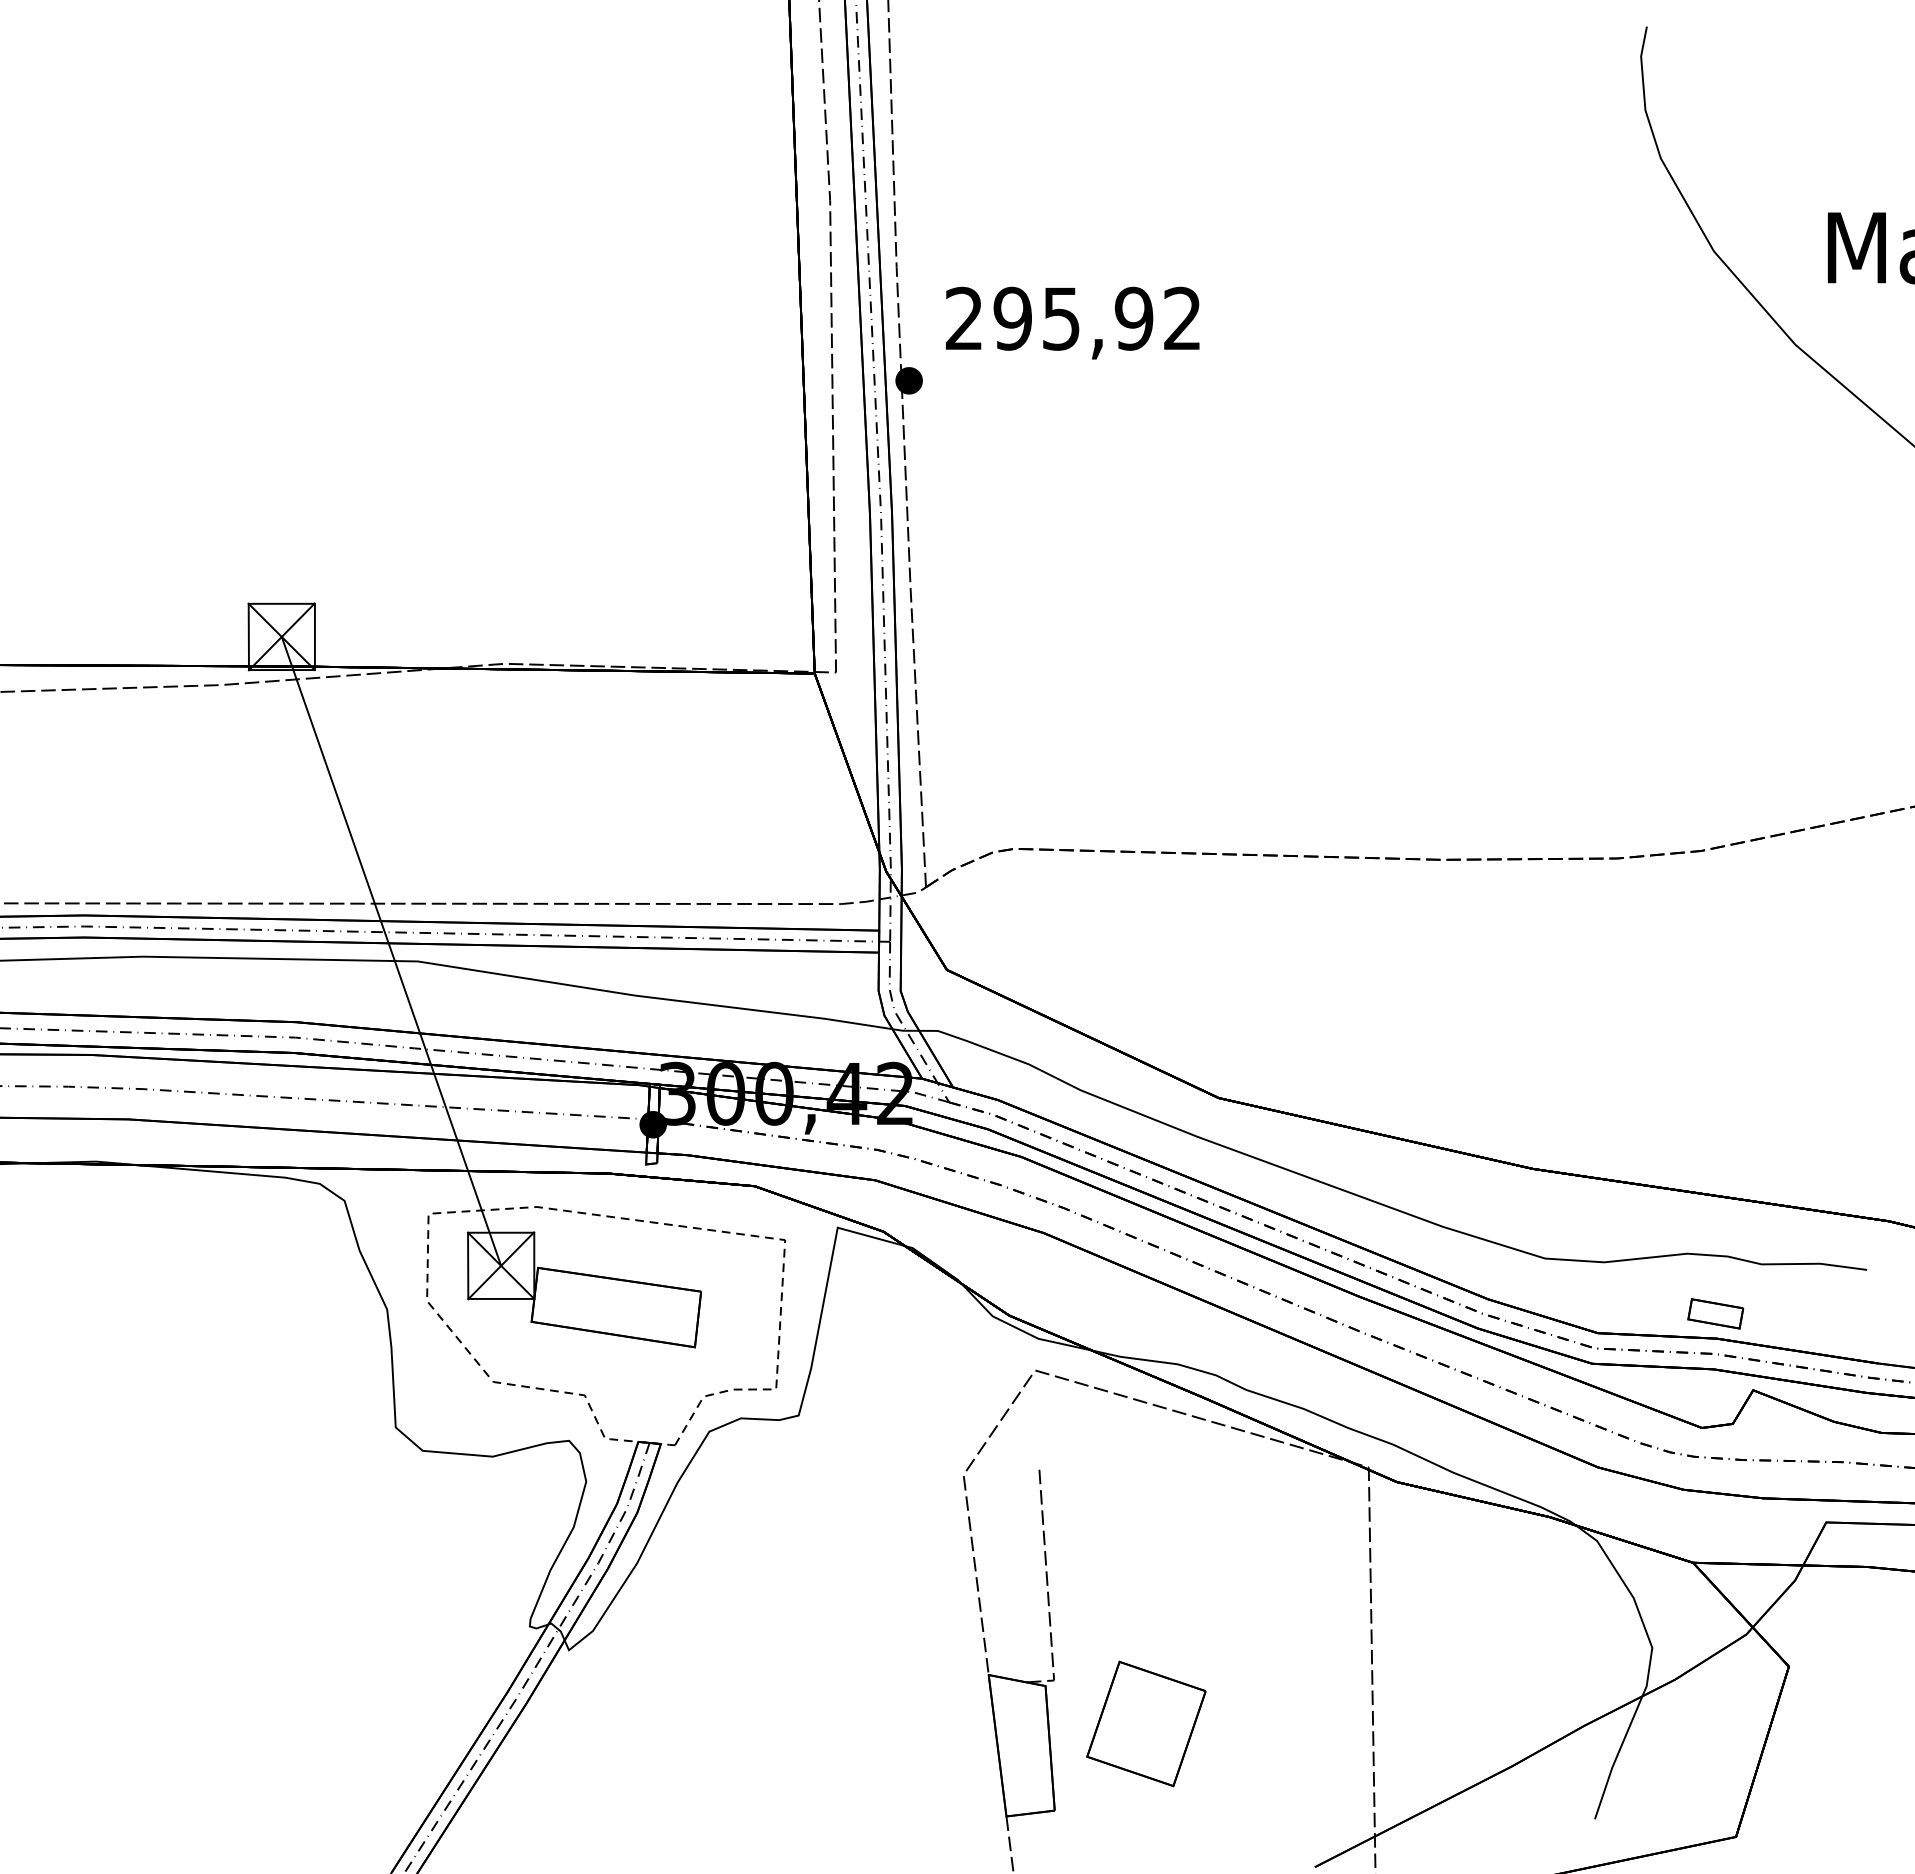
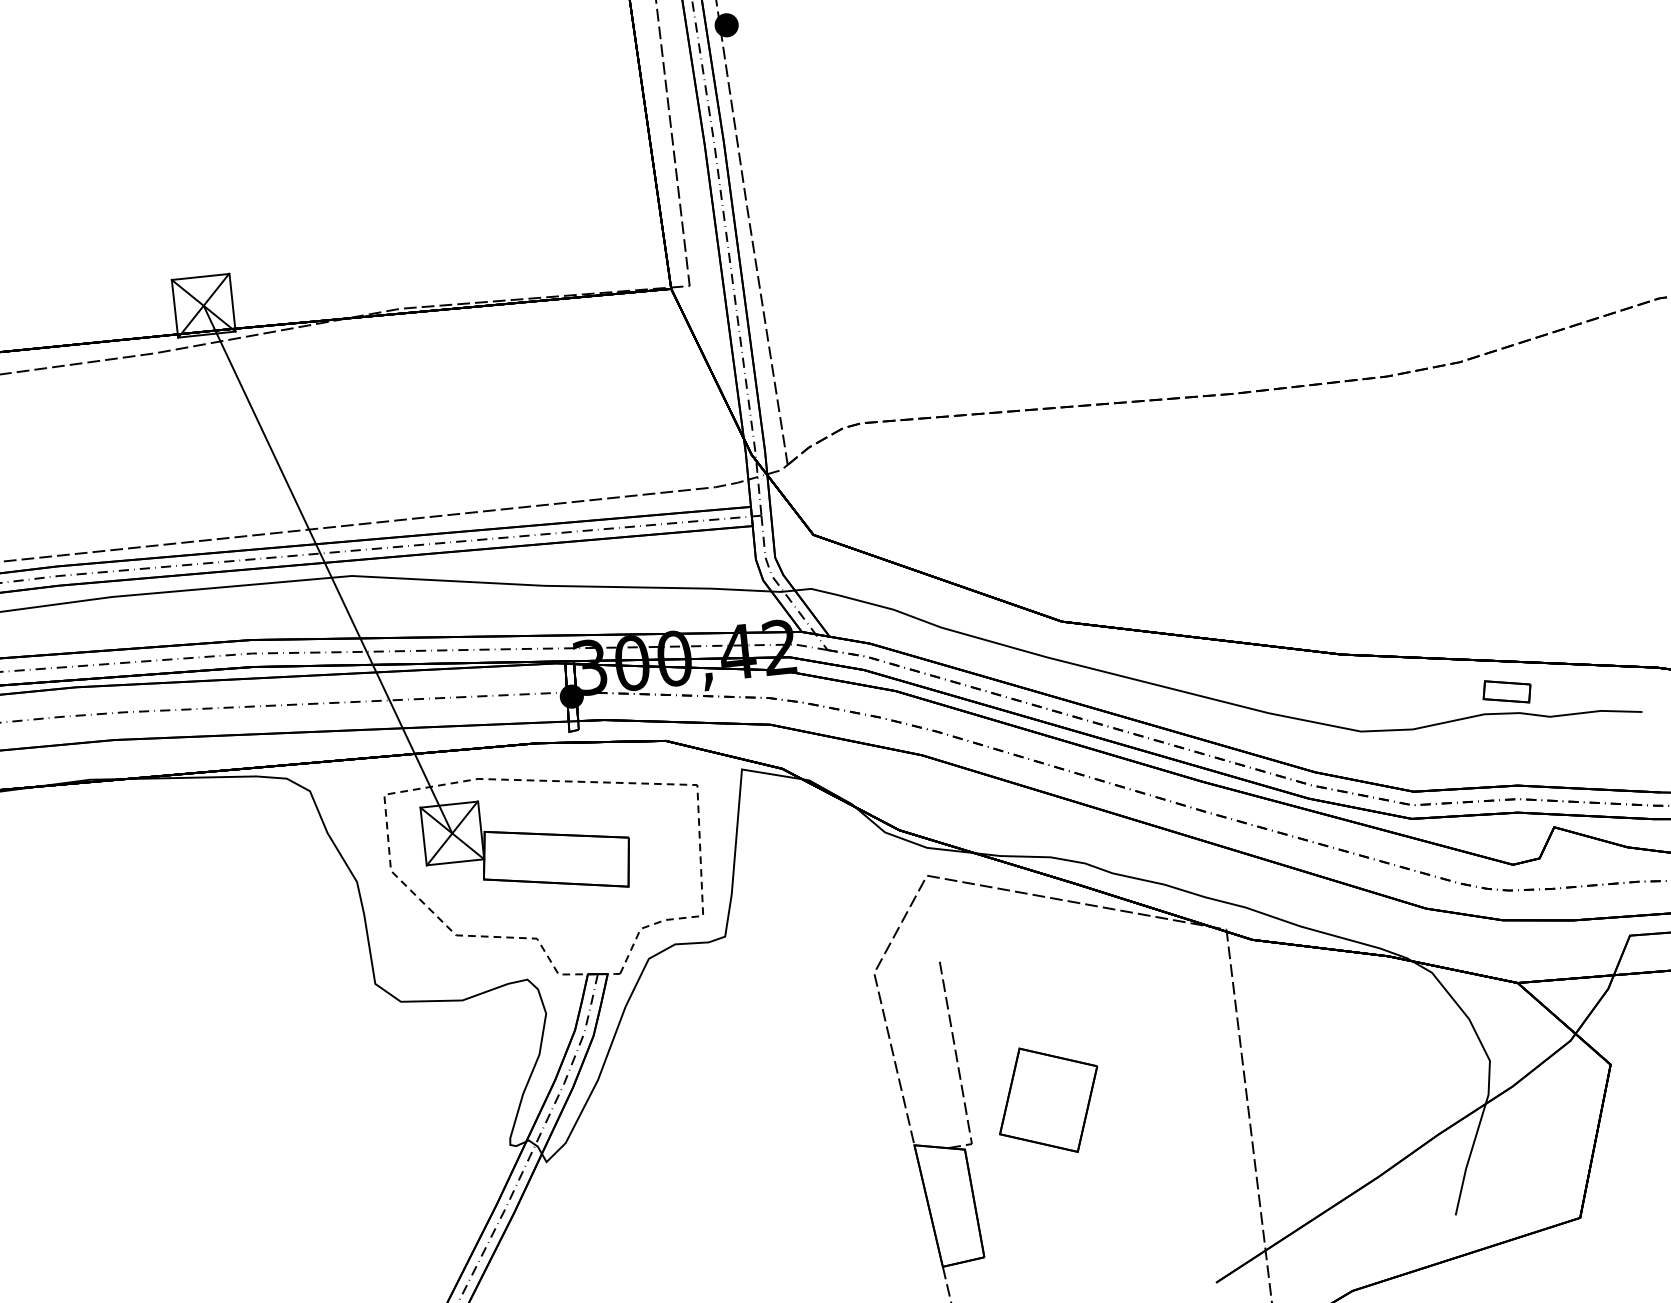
part: (1715, 1313) -> (1506, 691), moved
part: (1146, 1723) -> (1048, 1099), moved

